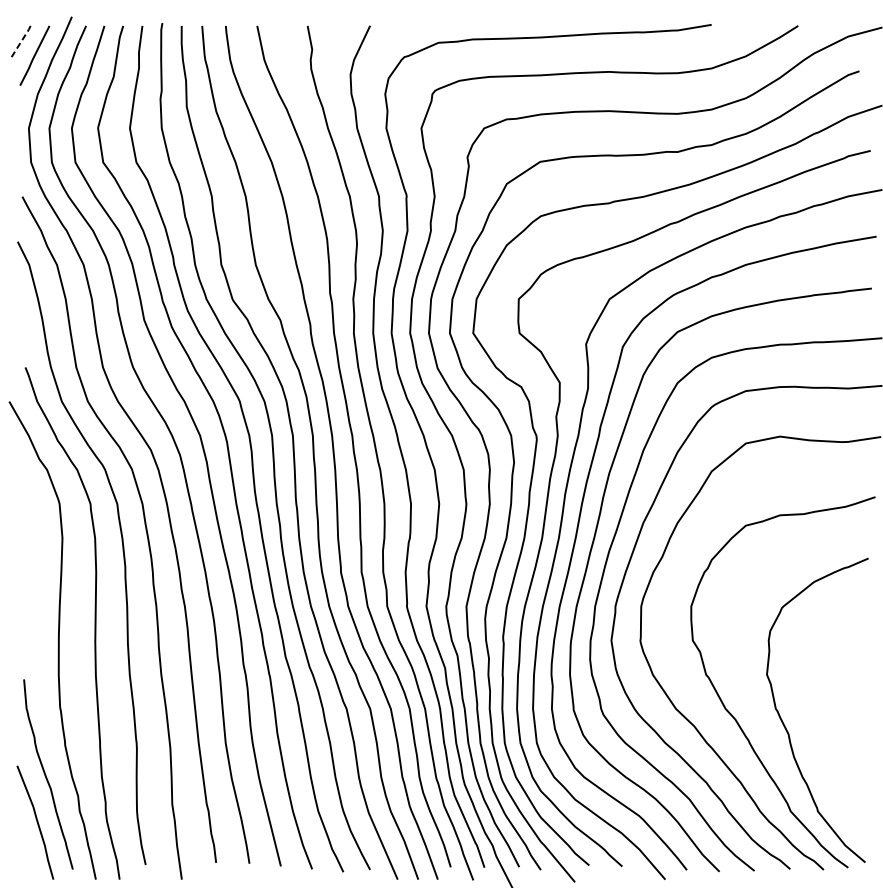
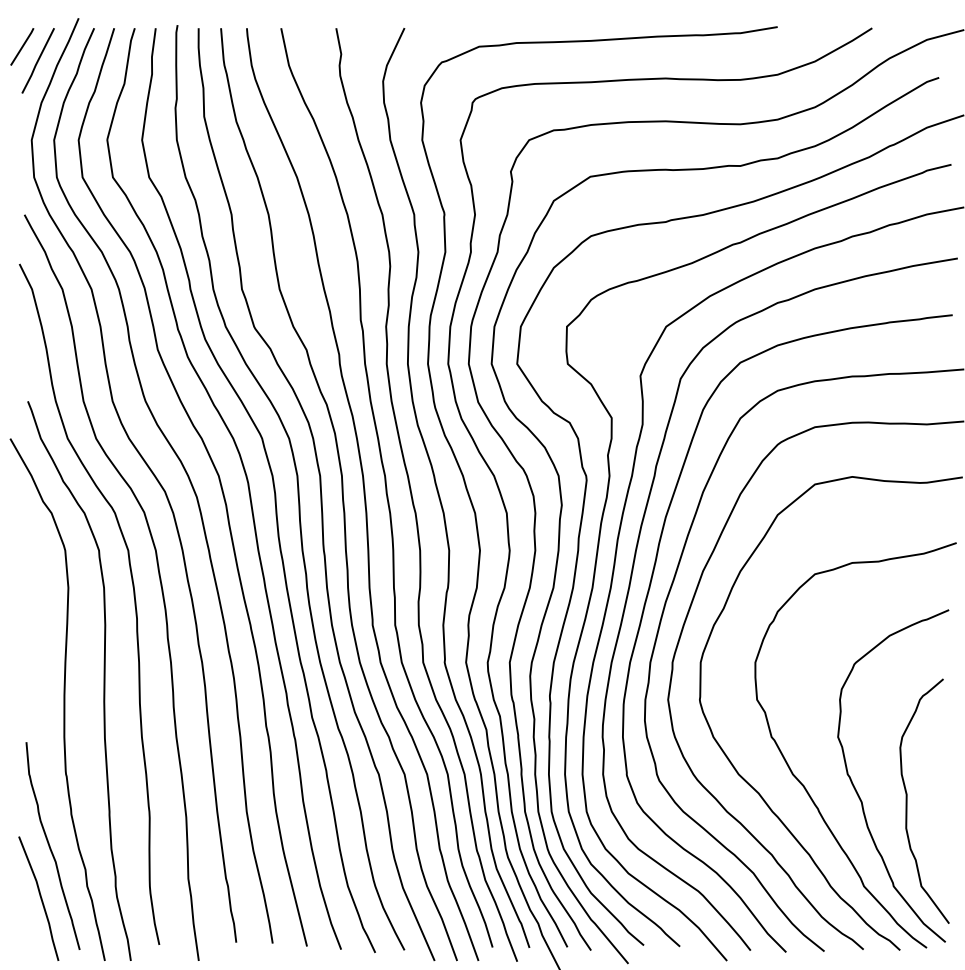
line: (20, 42) -> (22, 46), dashed -> solid
curve: (830, 732) -> (907, 800), added

